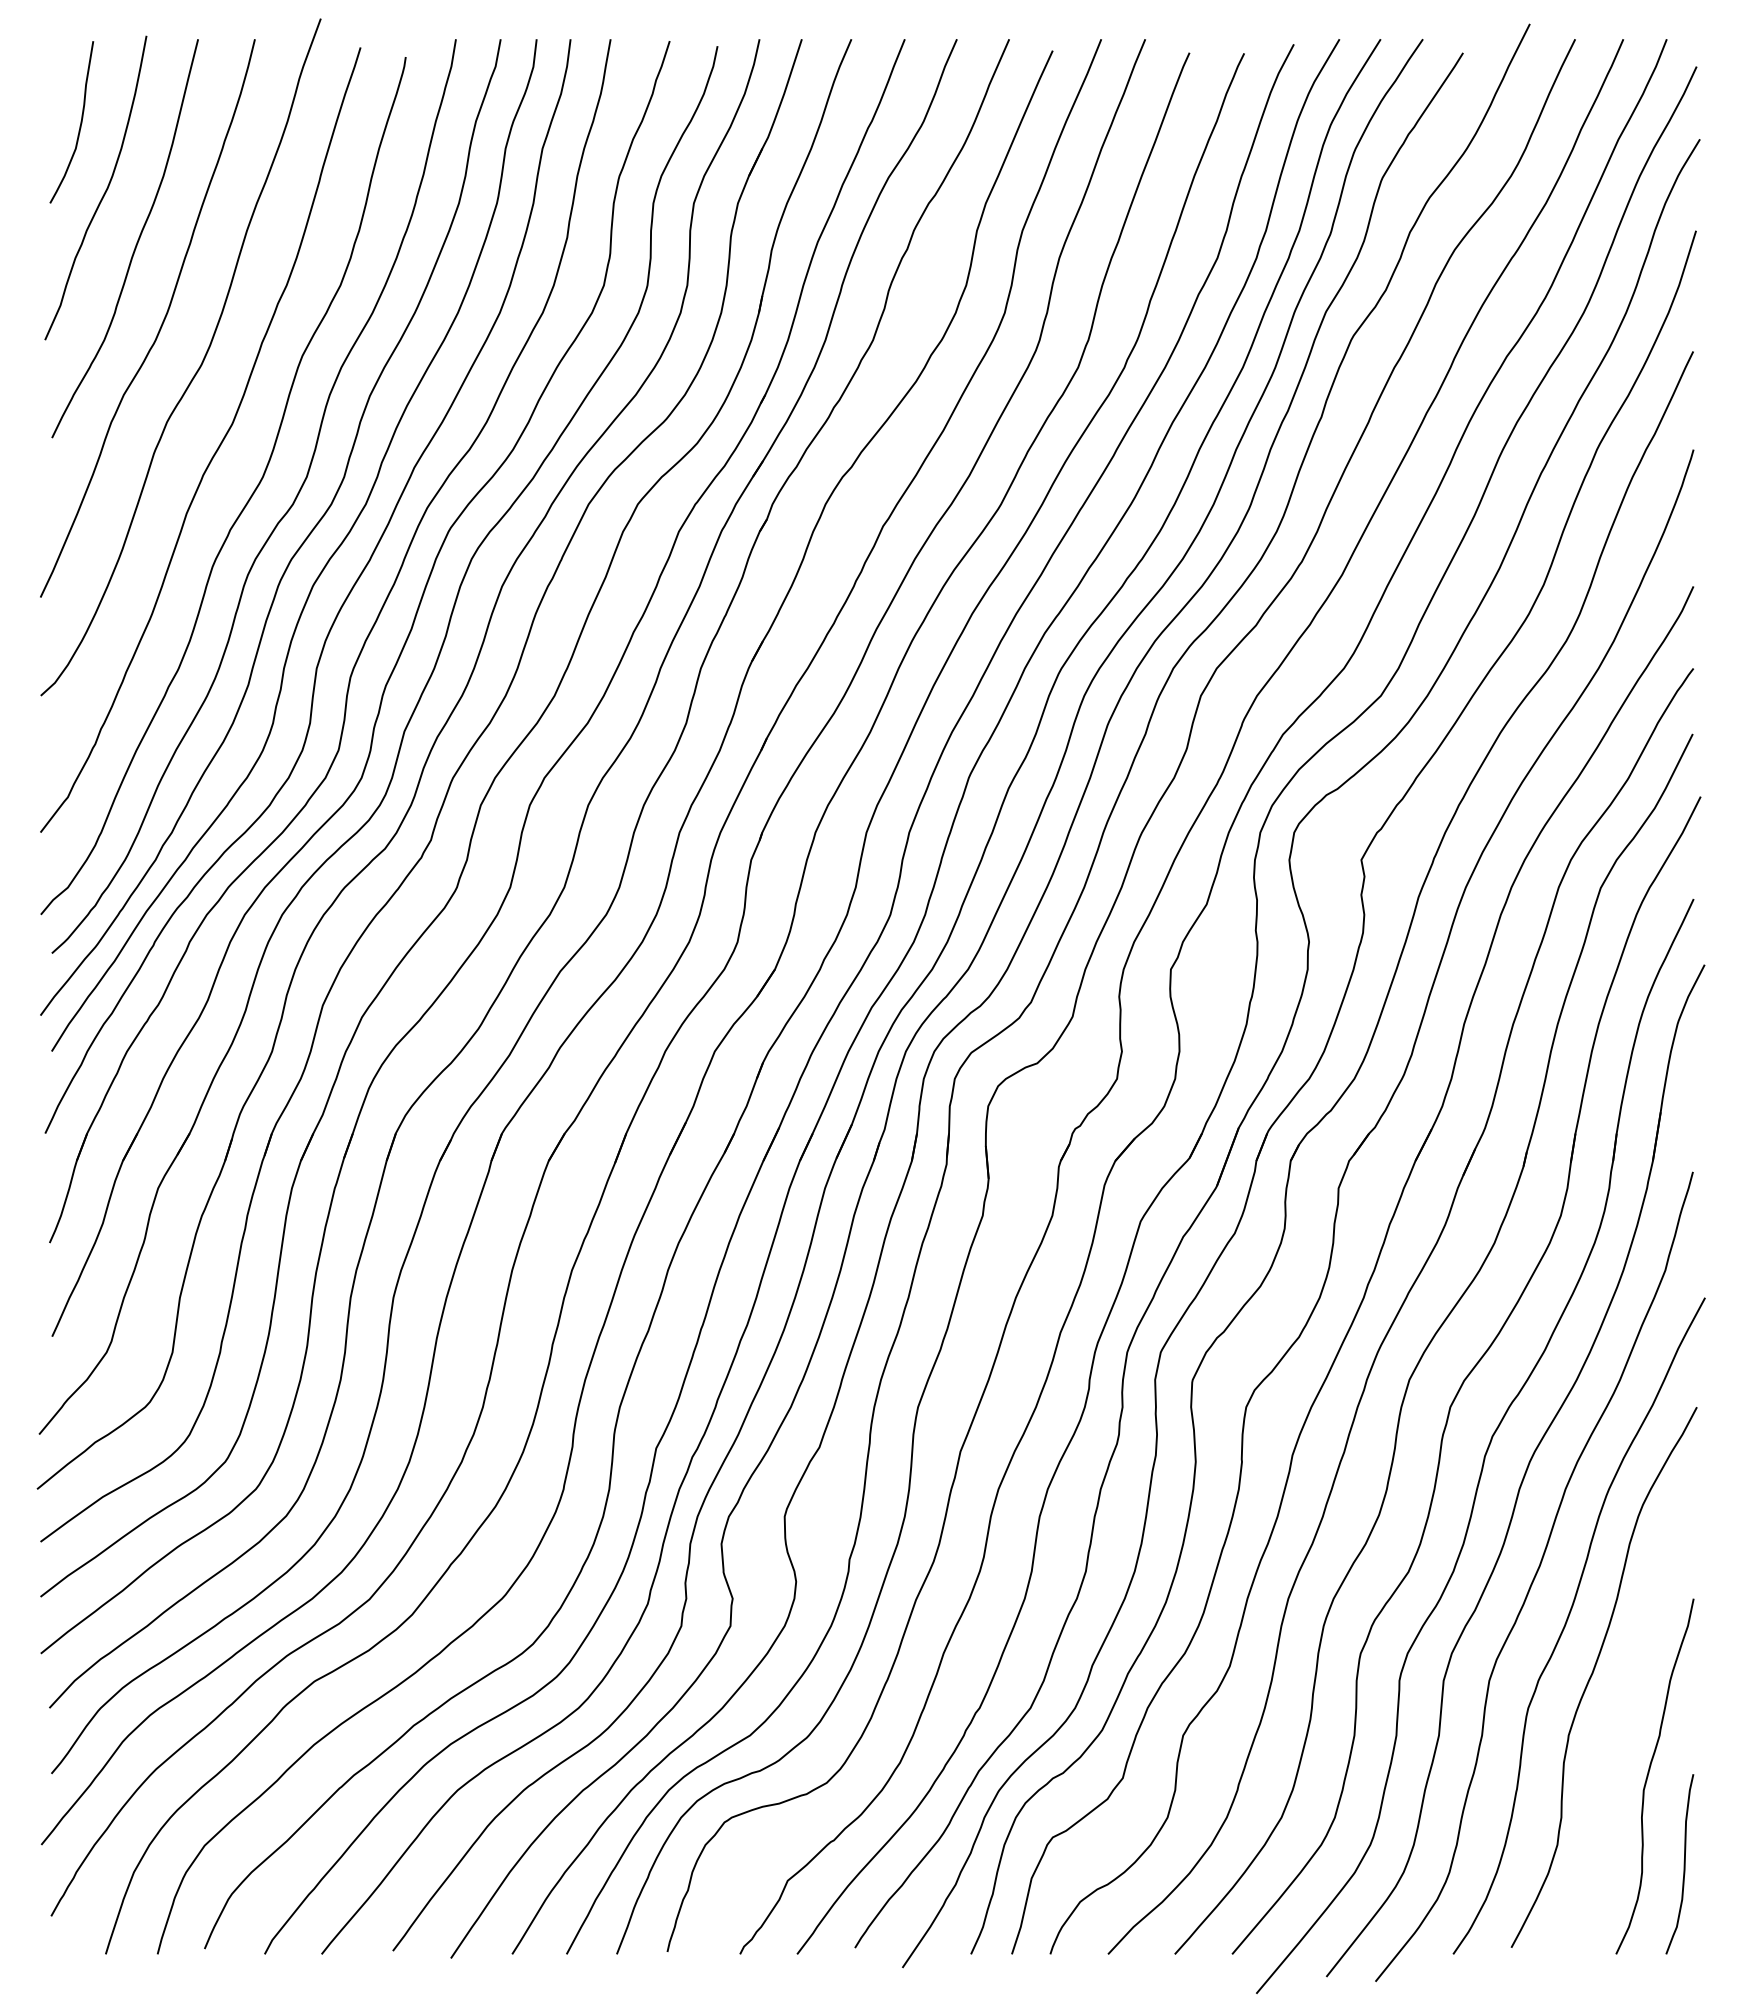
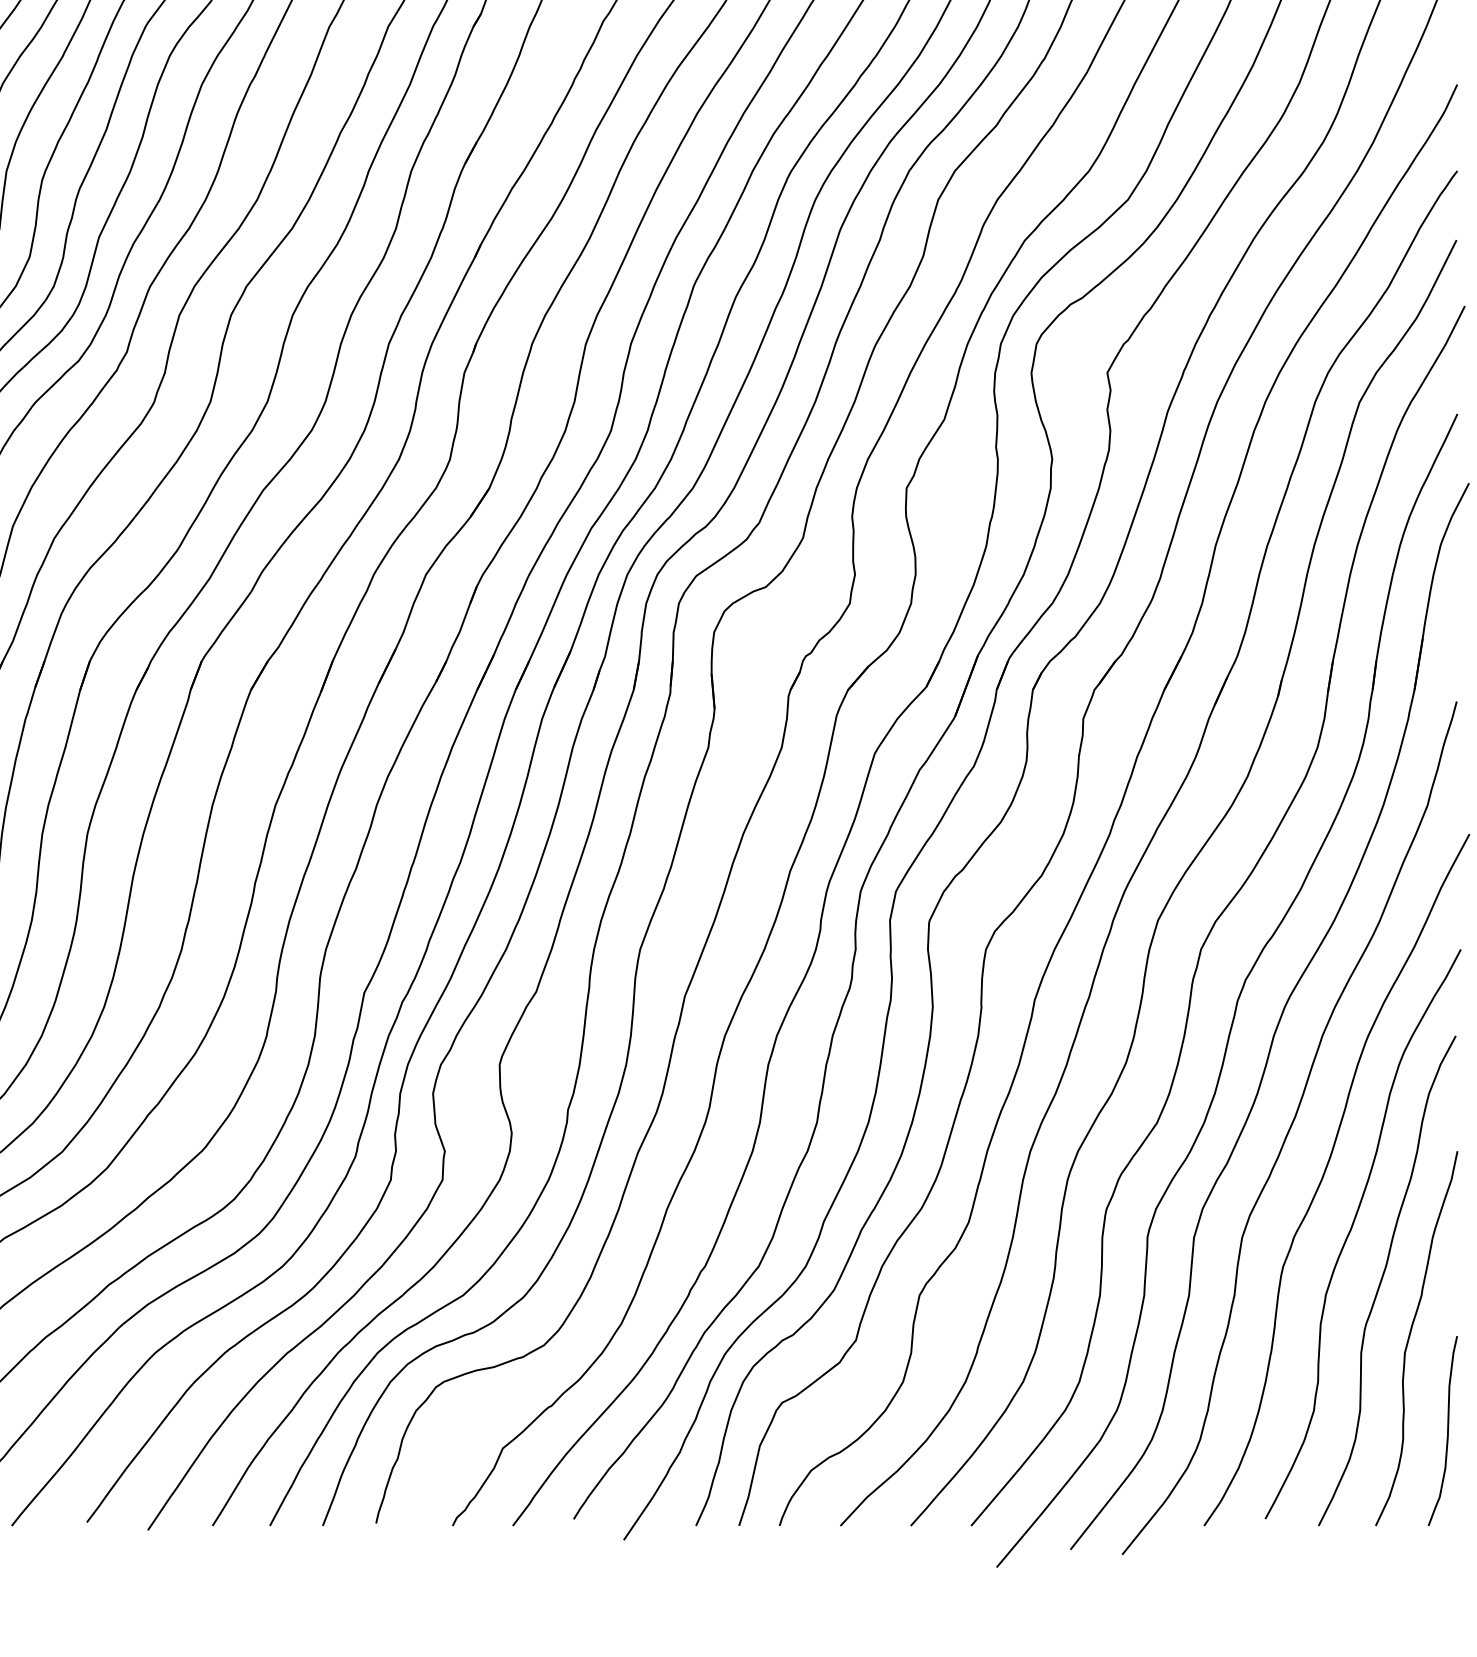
curve: (1622, 1721) -> (1382, 1280), added

